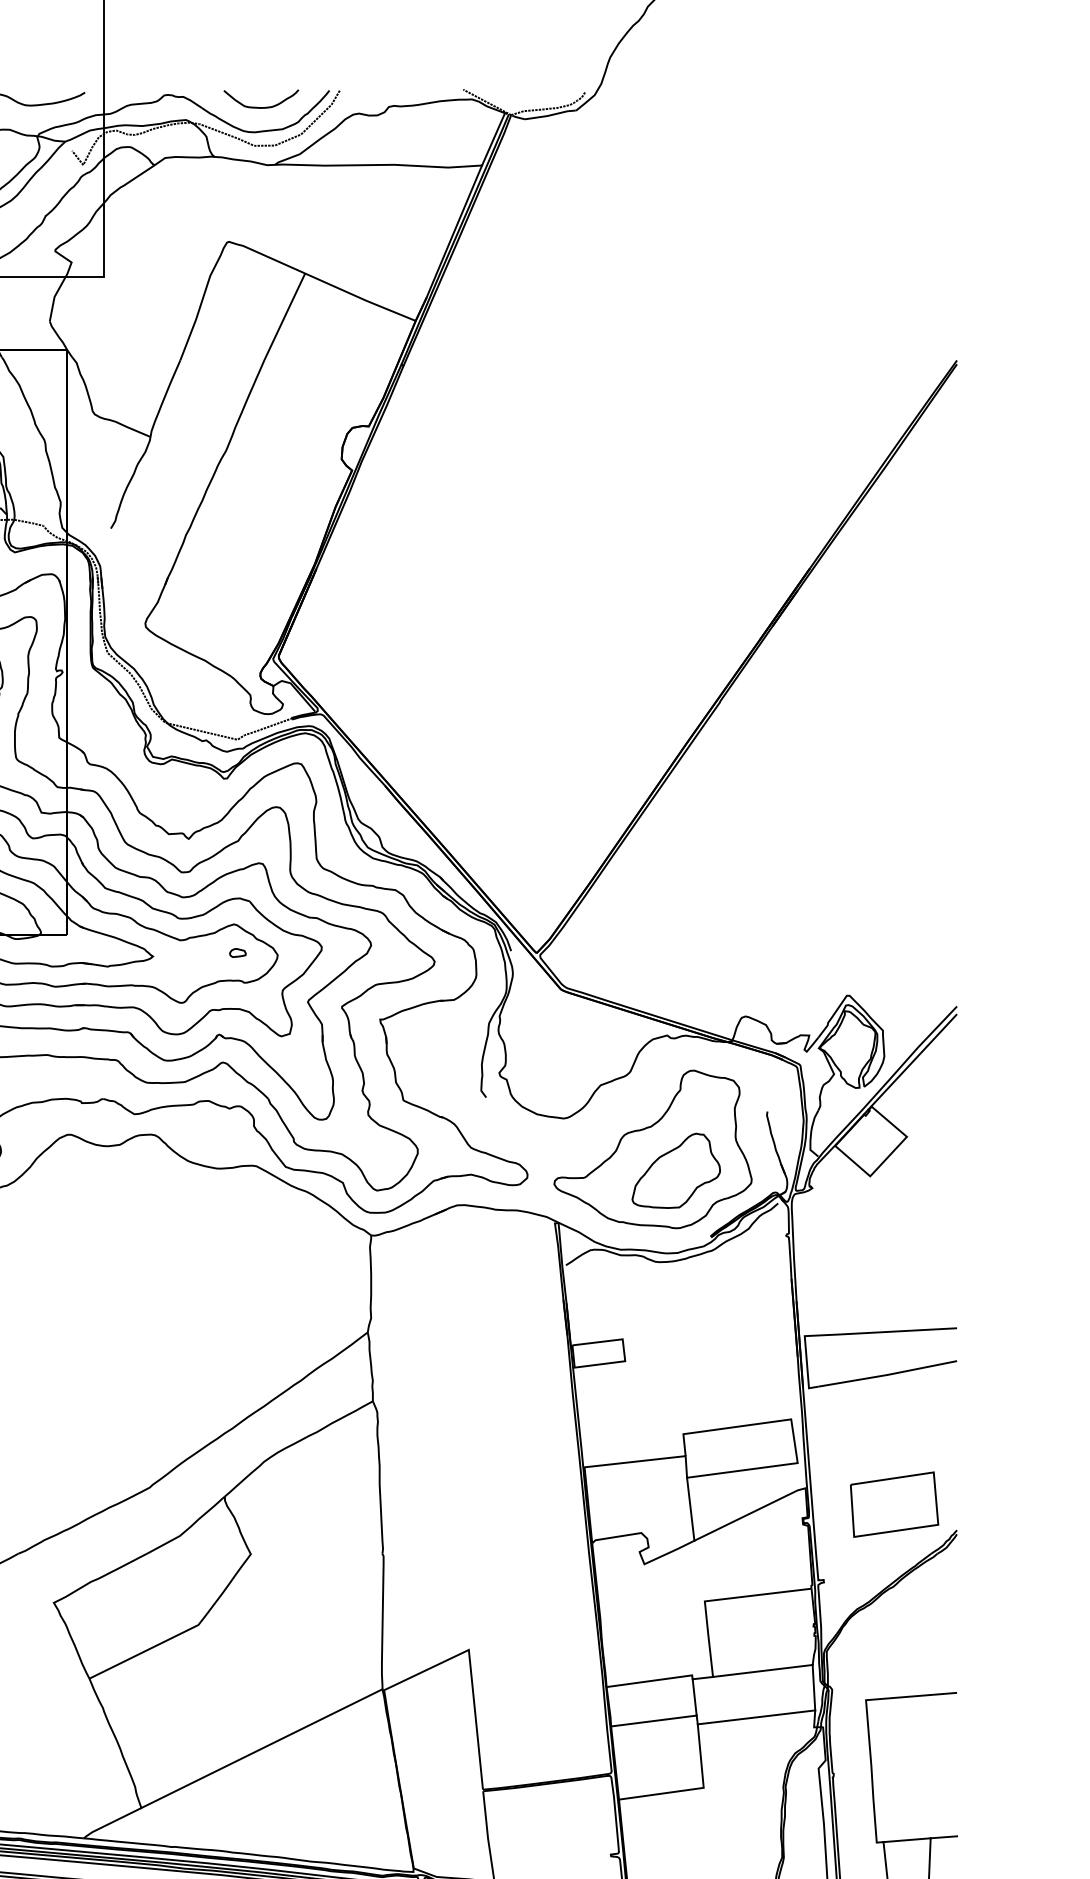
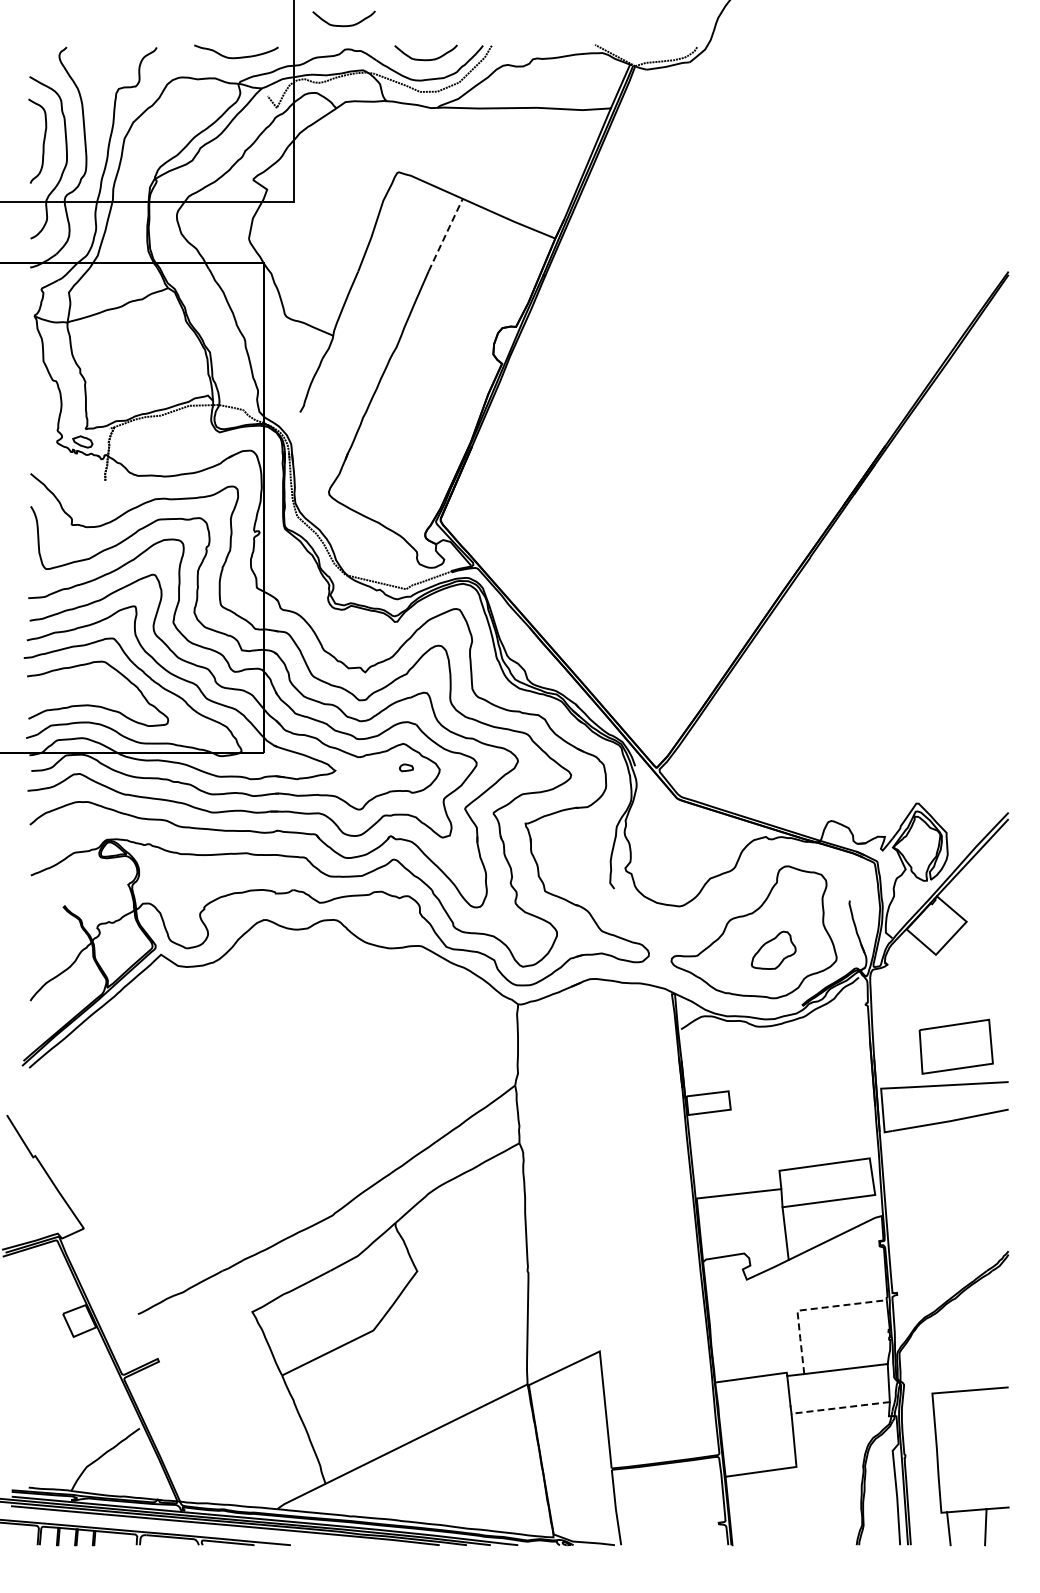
curve: (162, 66) -> (343, 25), added
line: (285, 316) -> (446, 234), solid -> dashed
part: (676, 1171) -> (773, 950), size x0.6
part: (893, 1504) -> (955, 1046), moved
line: (719, 1599) -> (809, 1309), solid -> dashed
line: (756, 1716) -> (840, 1407), solid -> dashed
line: (653, 1720) -> (754, 1410), removed

